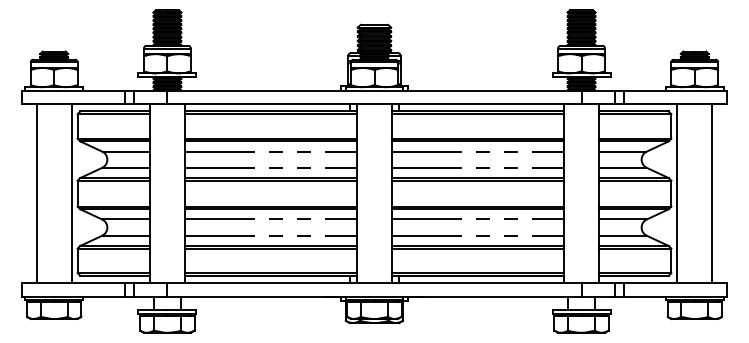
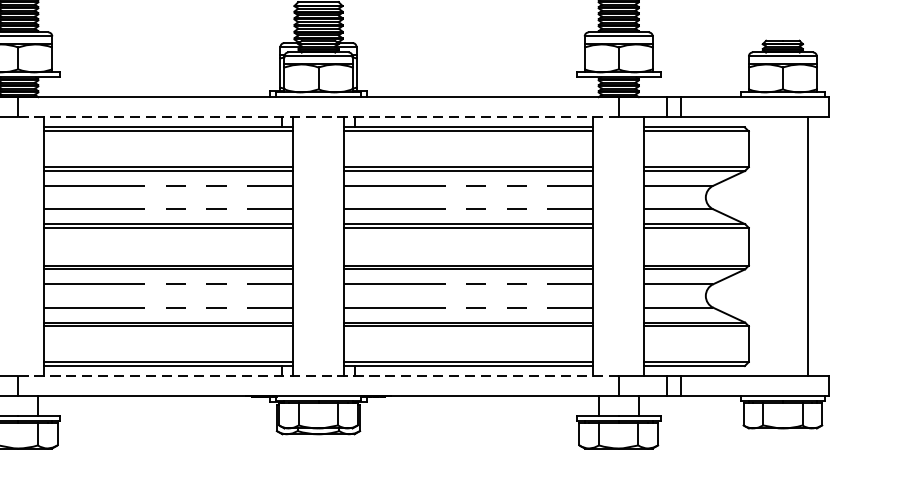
line: (373, 104) -> (317, 117), solid -> dashed
line: (677, 193) -> (757, 246), removed
line: (373, 282) -> (317, 375), solid -> dashed

